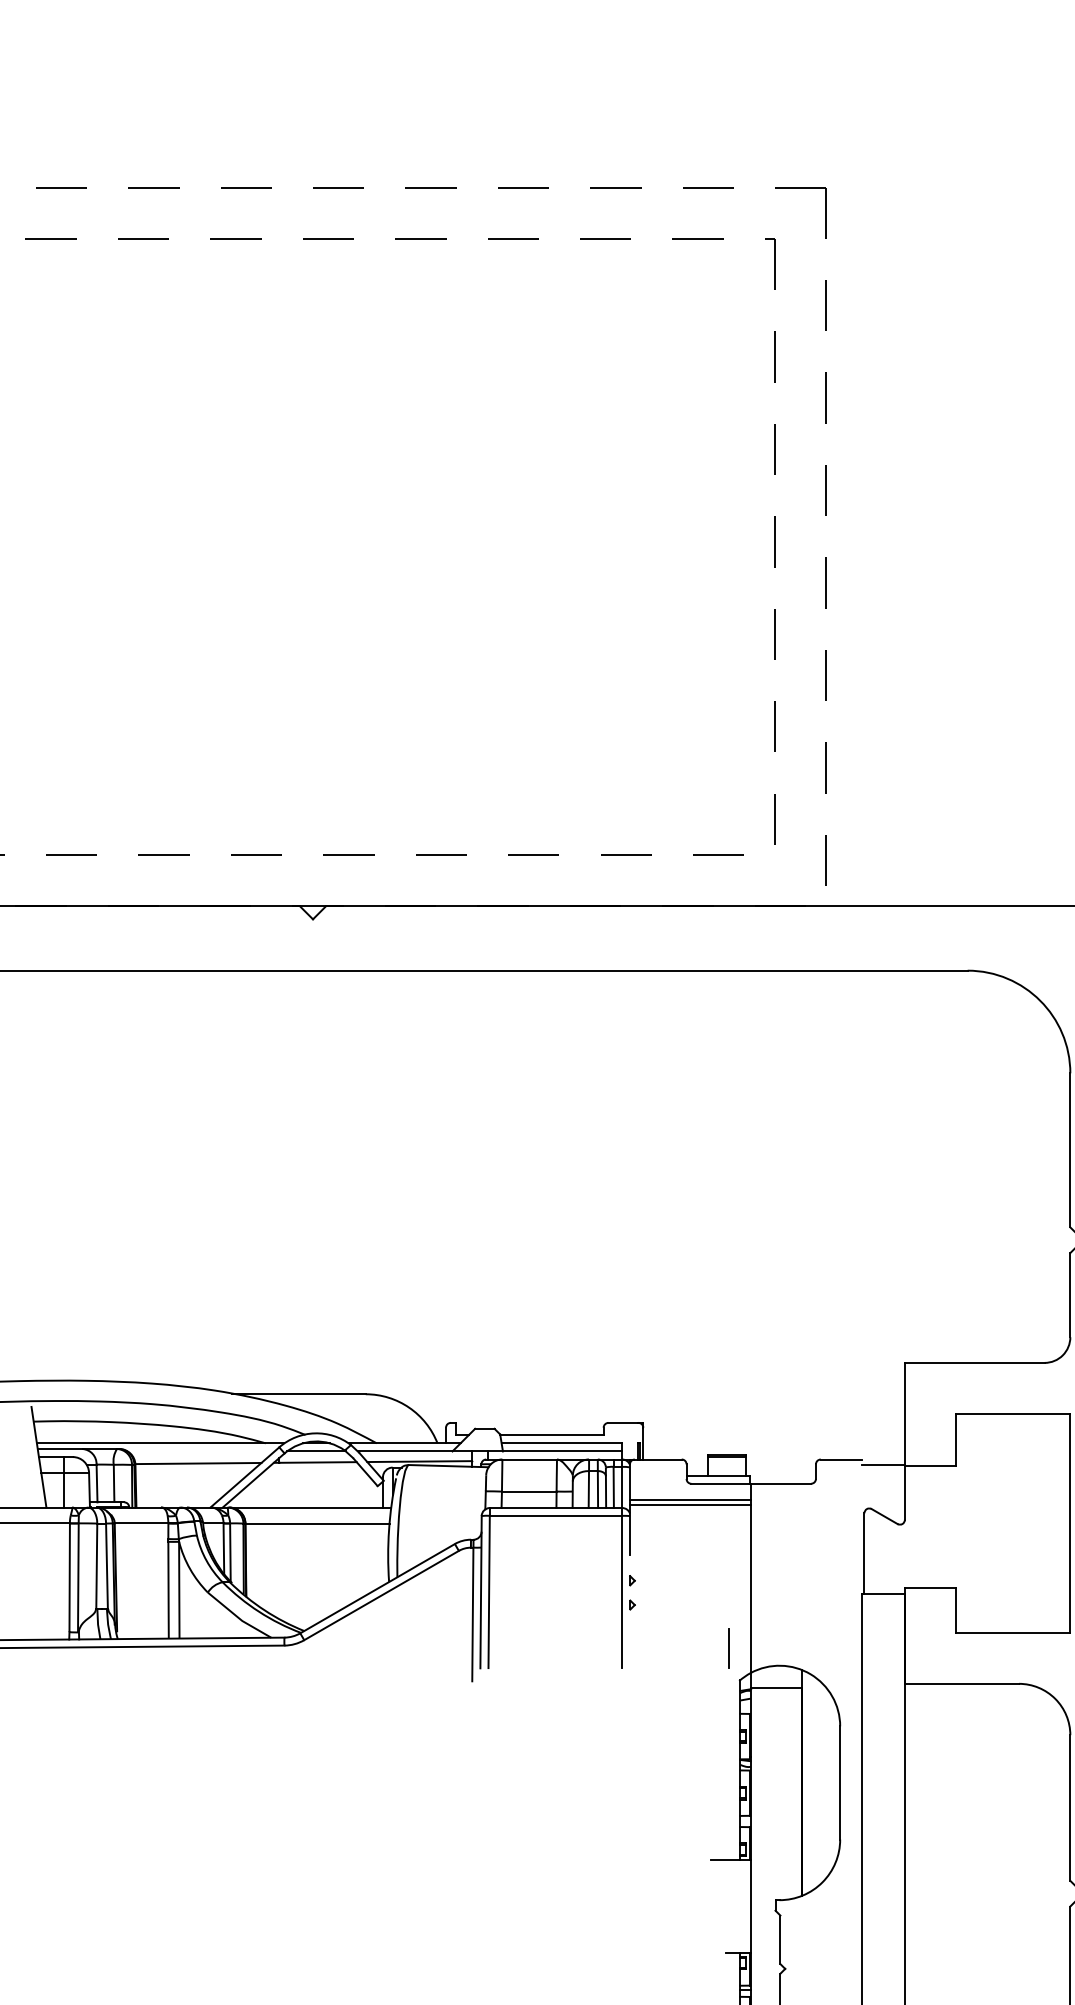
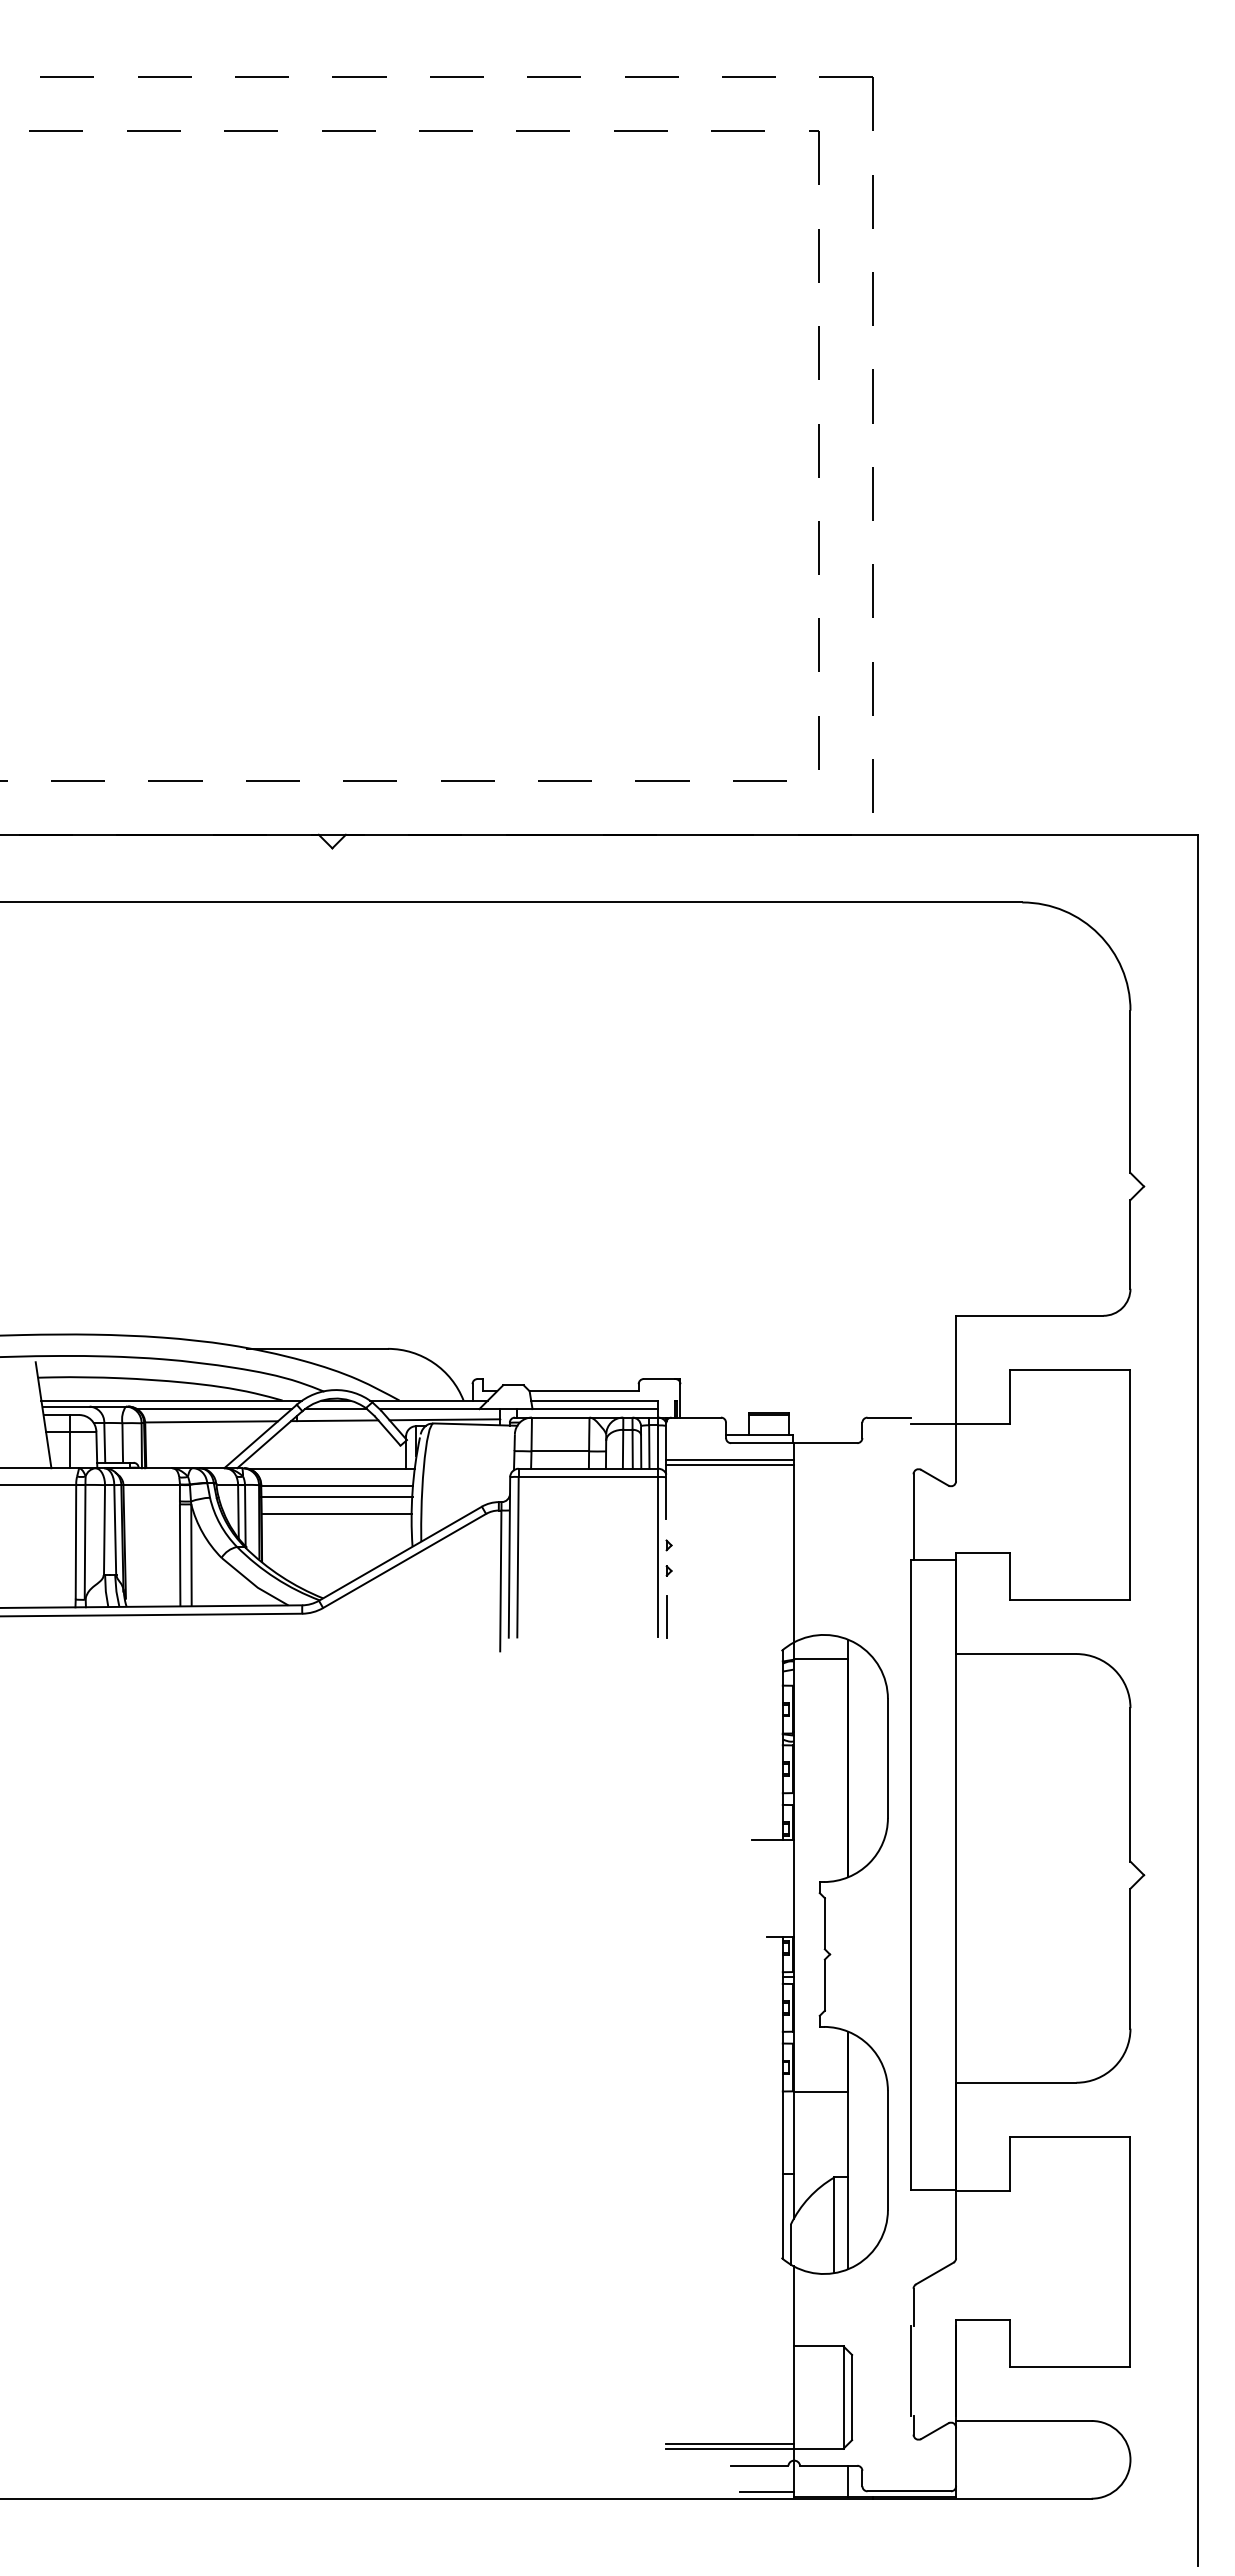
line: (201, 1451) -> (214, 1409), added
line: (316, 1534) -> (336, 1496), added
line: (316, 1550) -> (336, 1513), added
line: (728, 1648) -> (666, 1616), moved

